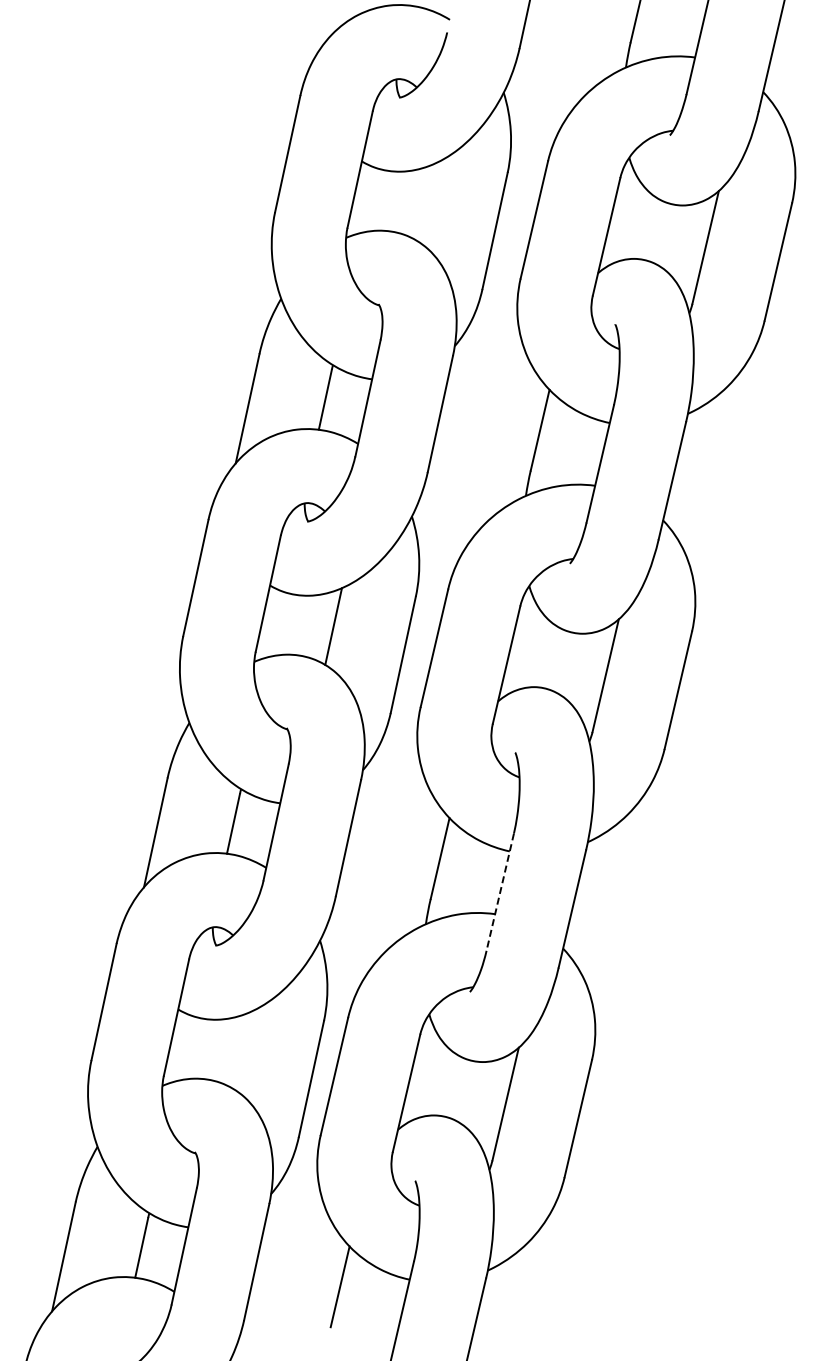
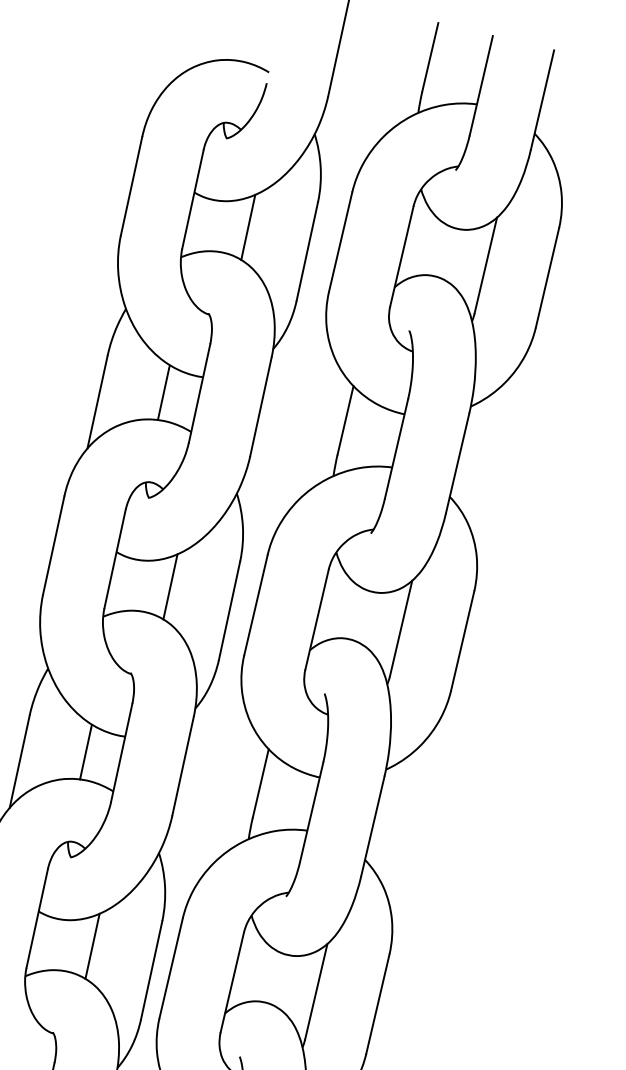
line: (425, 202) -> (248, 227), added
line: (500, 892) -> (311, 812), dashed -> solid
line: (241, 1050) -> (92, 946), added

